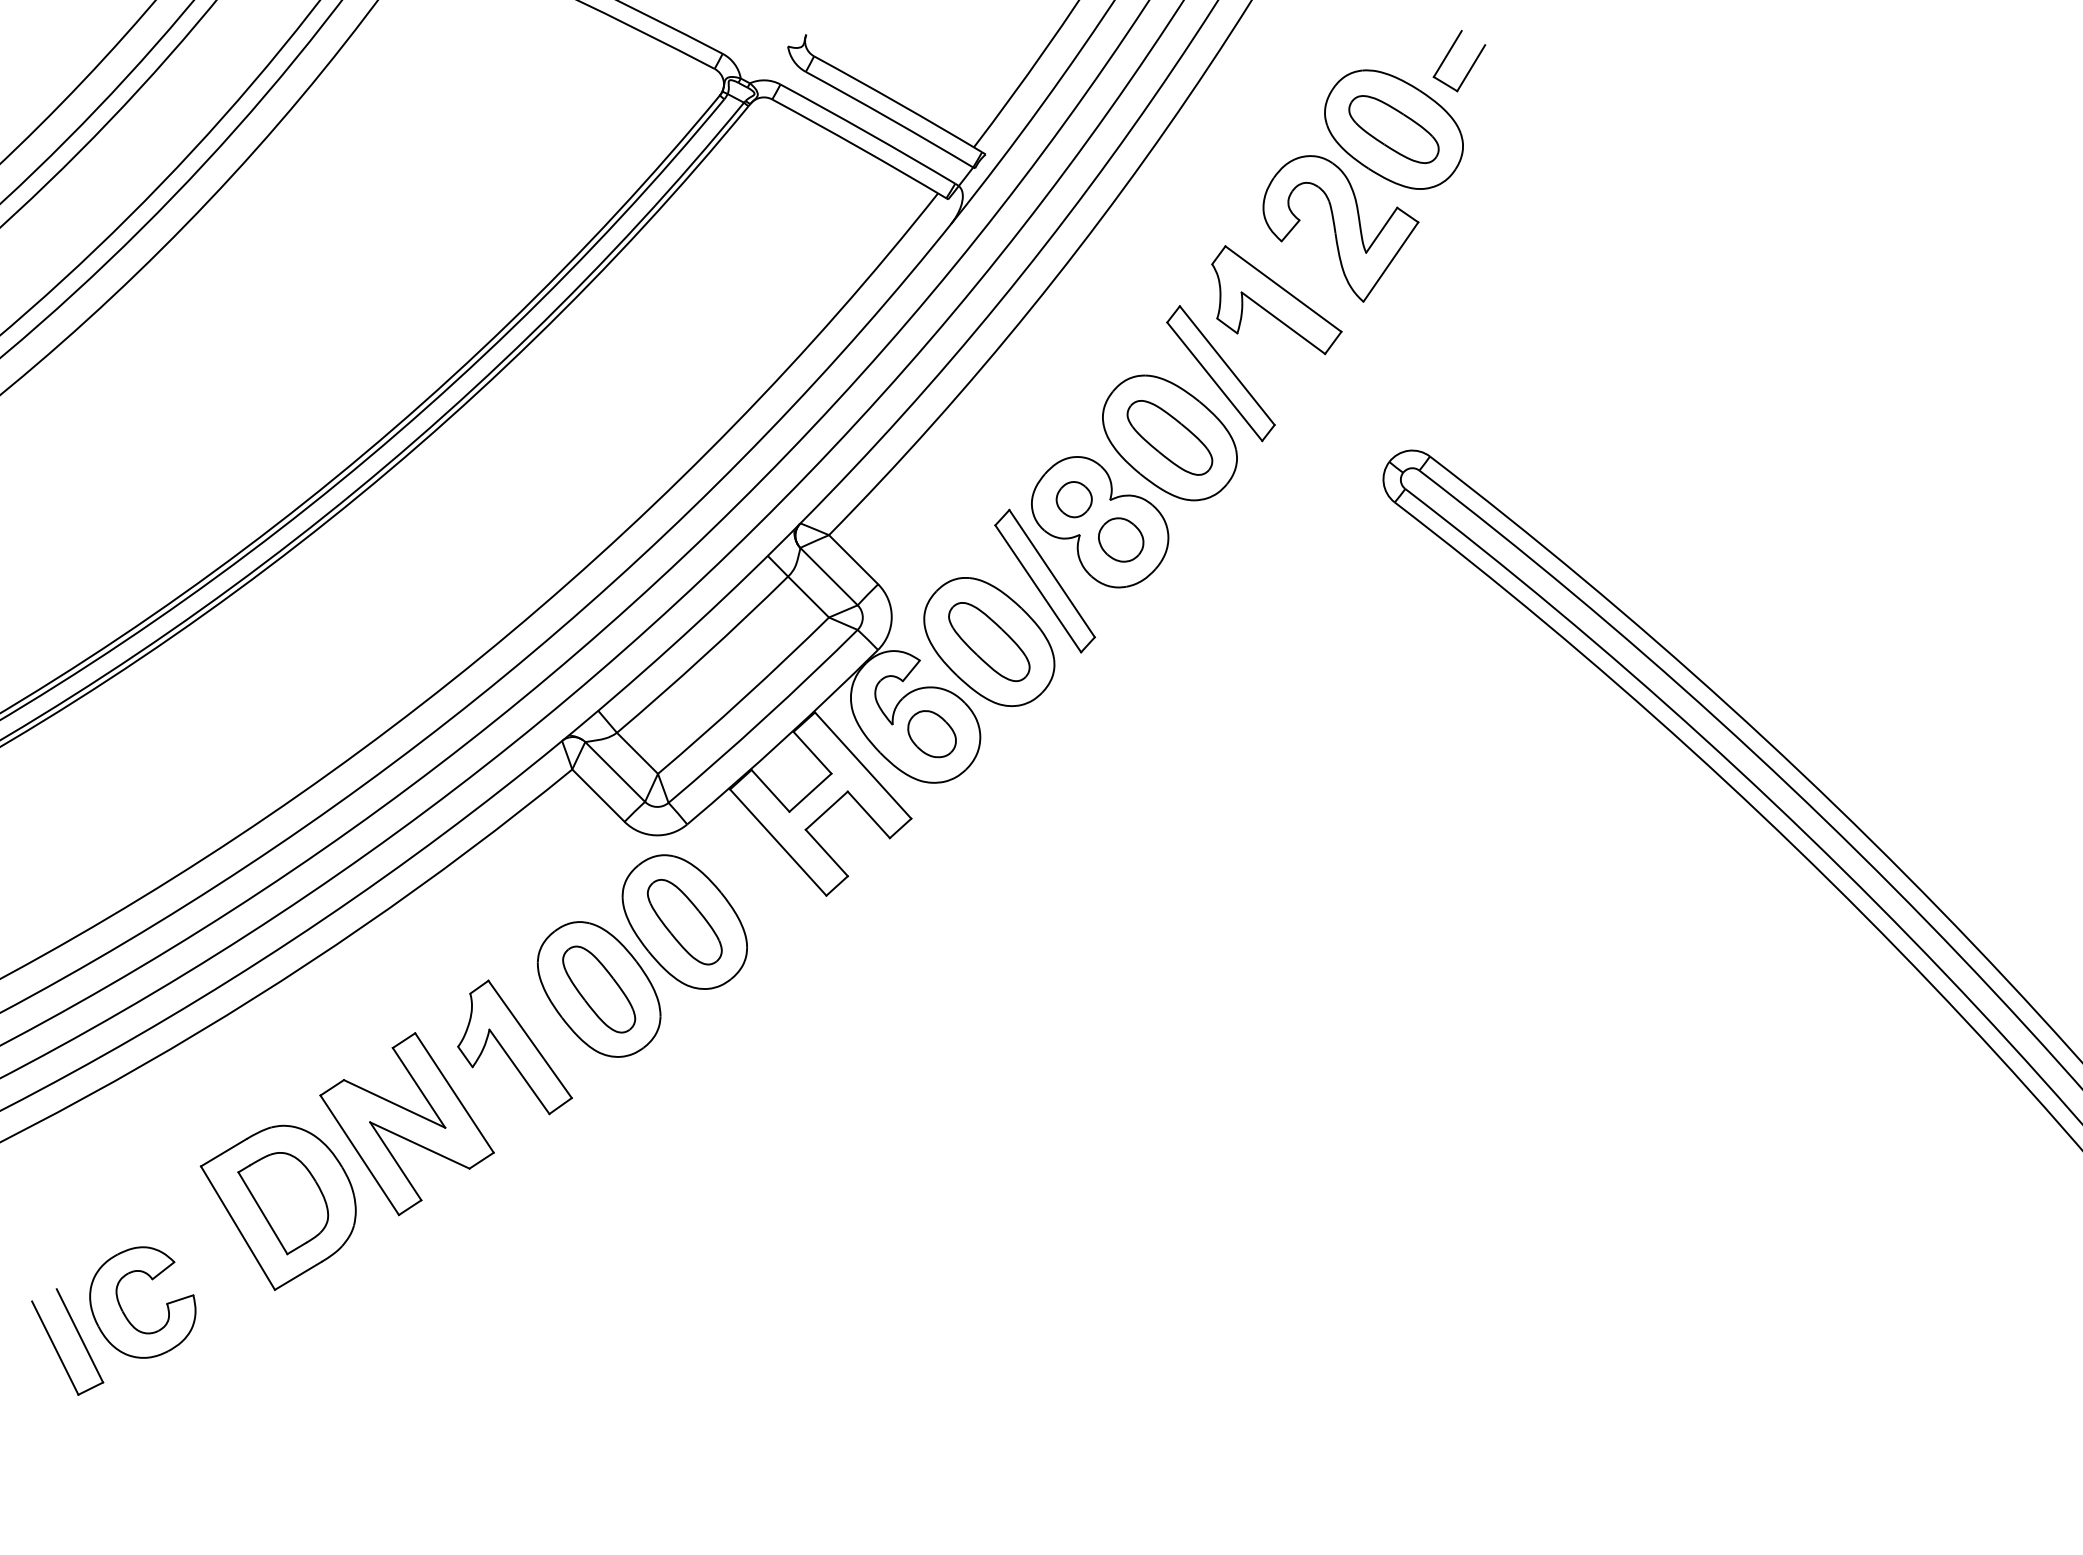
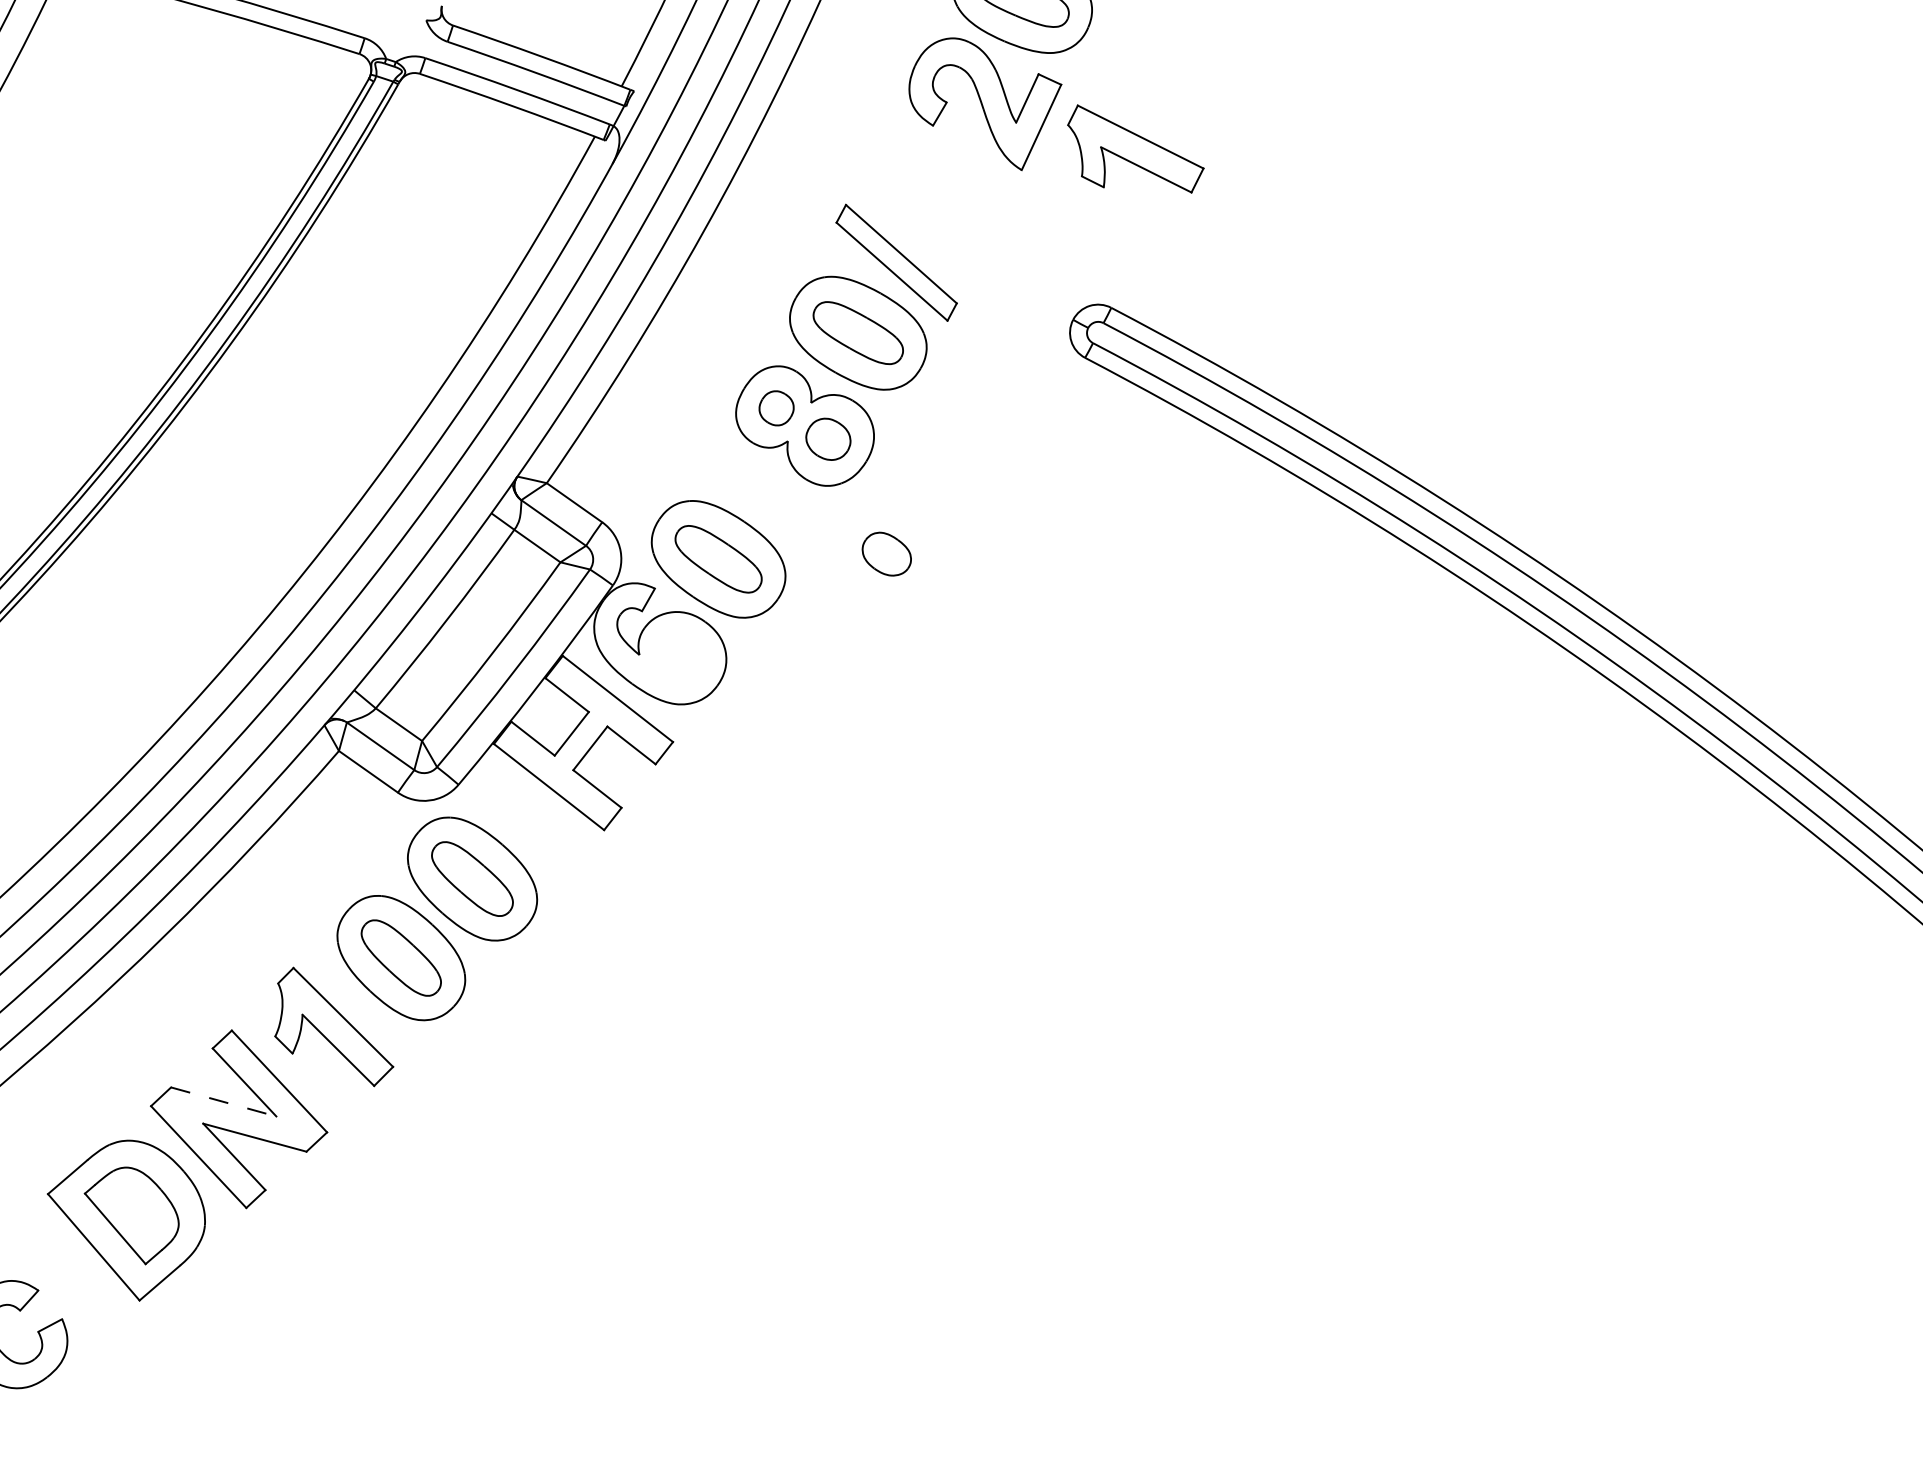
part: (1276, 300) -> (1135, 149), moved
part: (1044, 580) -> (761, 491), removed
part: (931, 734) -> (886, 554), moved
line: (394, 1103) -> (223, 1101), solid -> dashed

